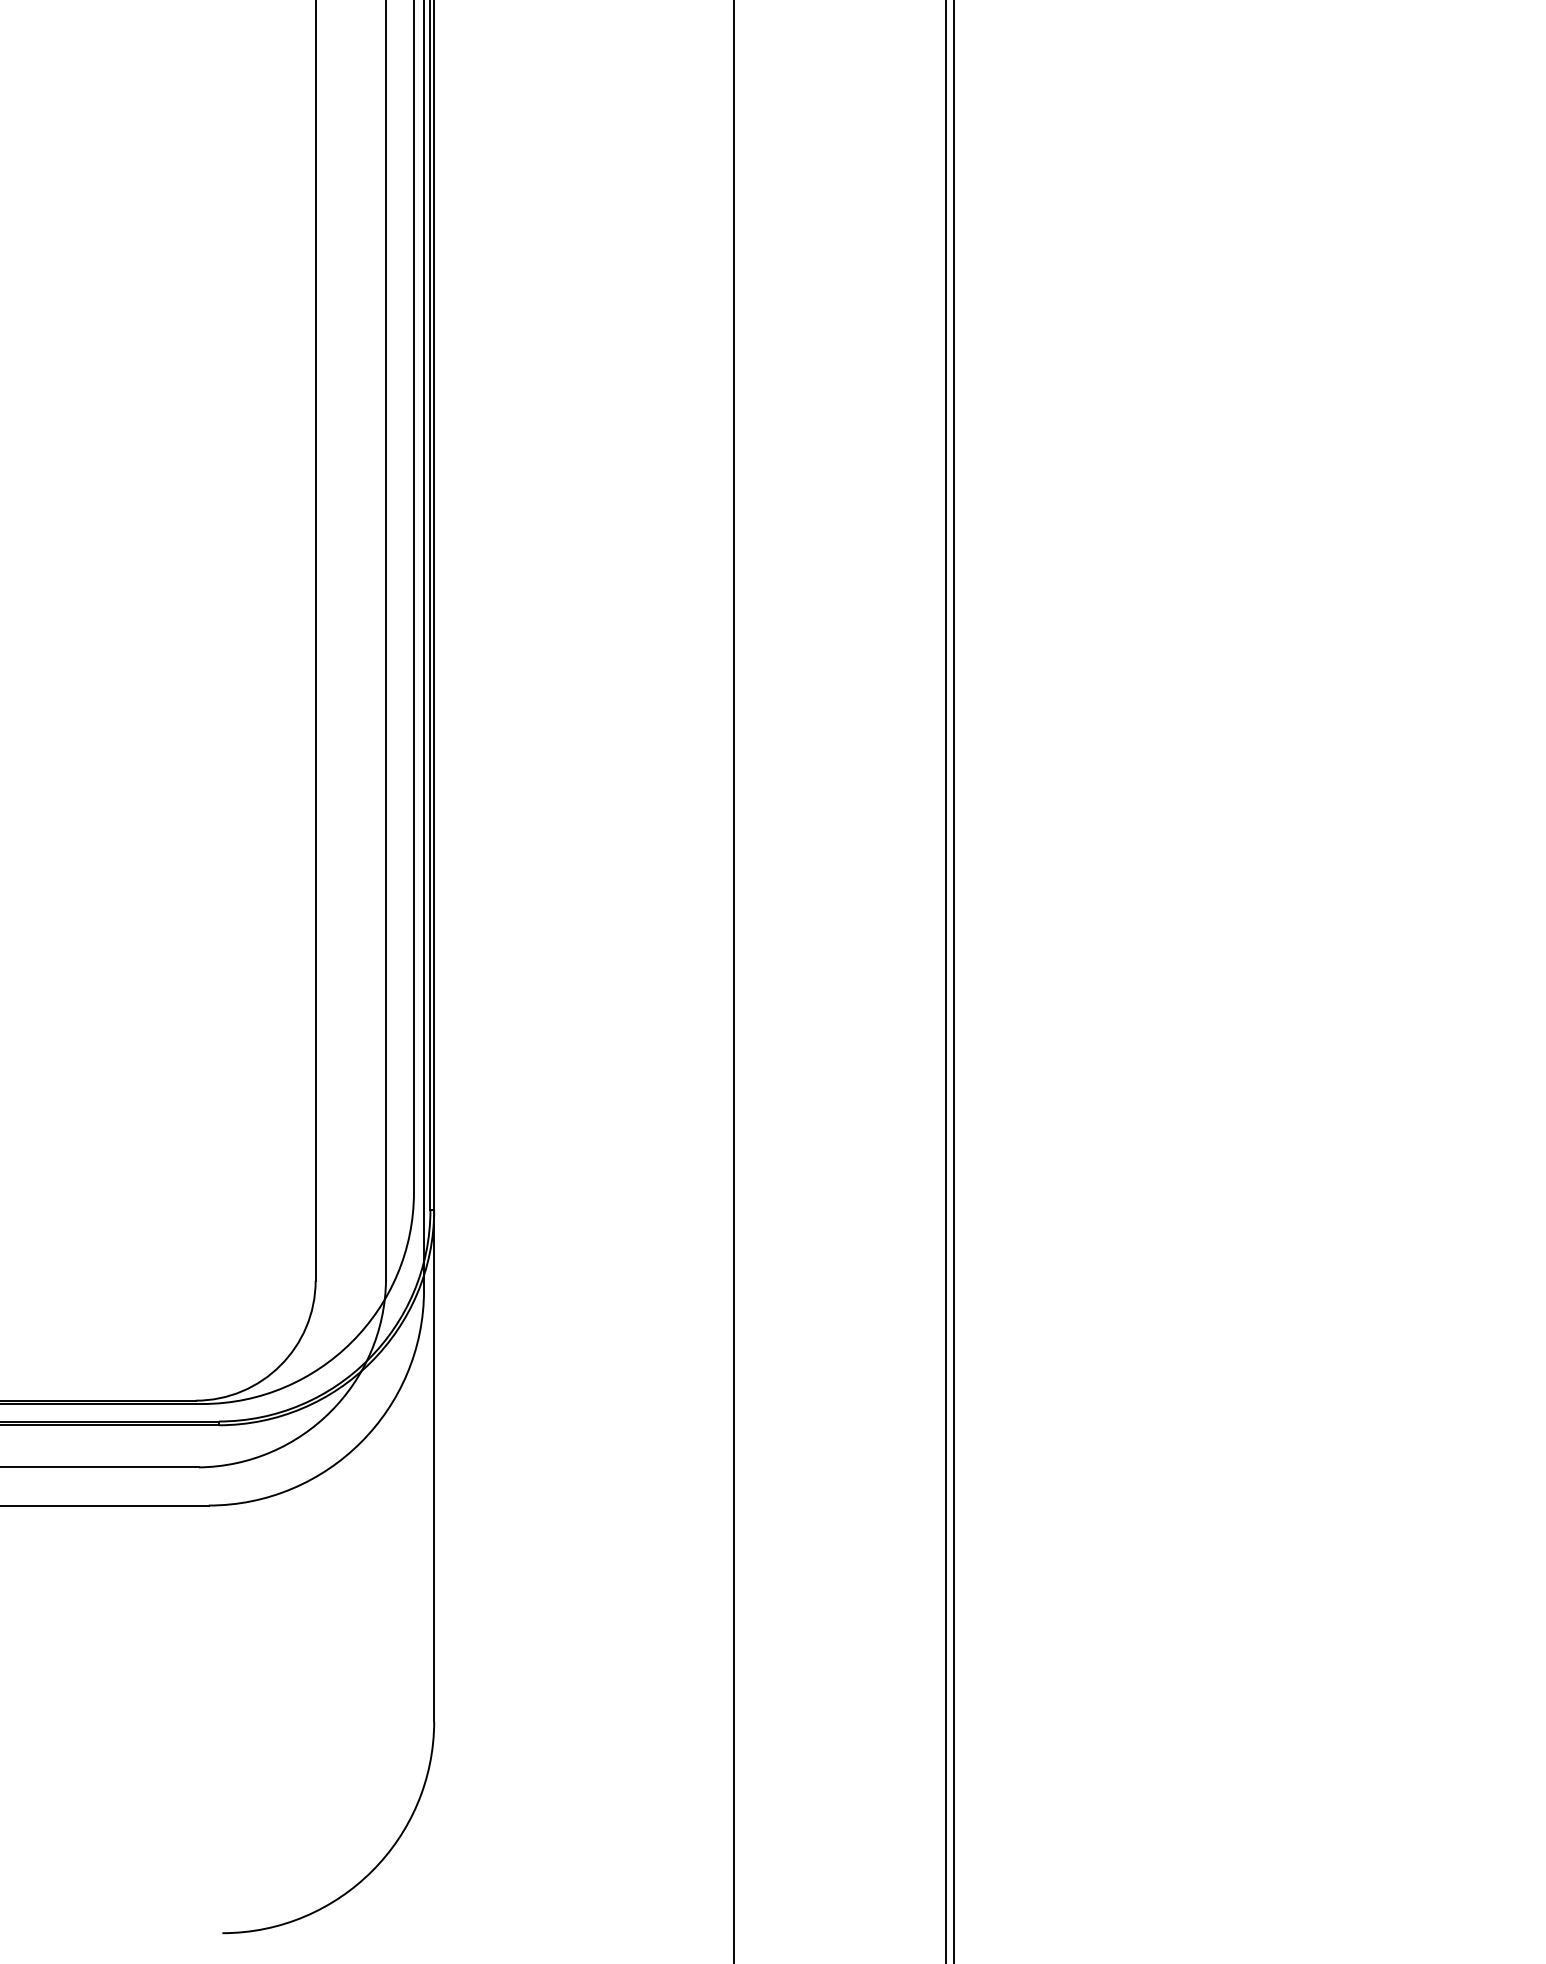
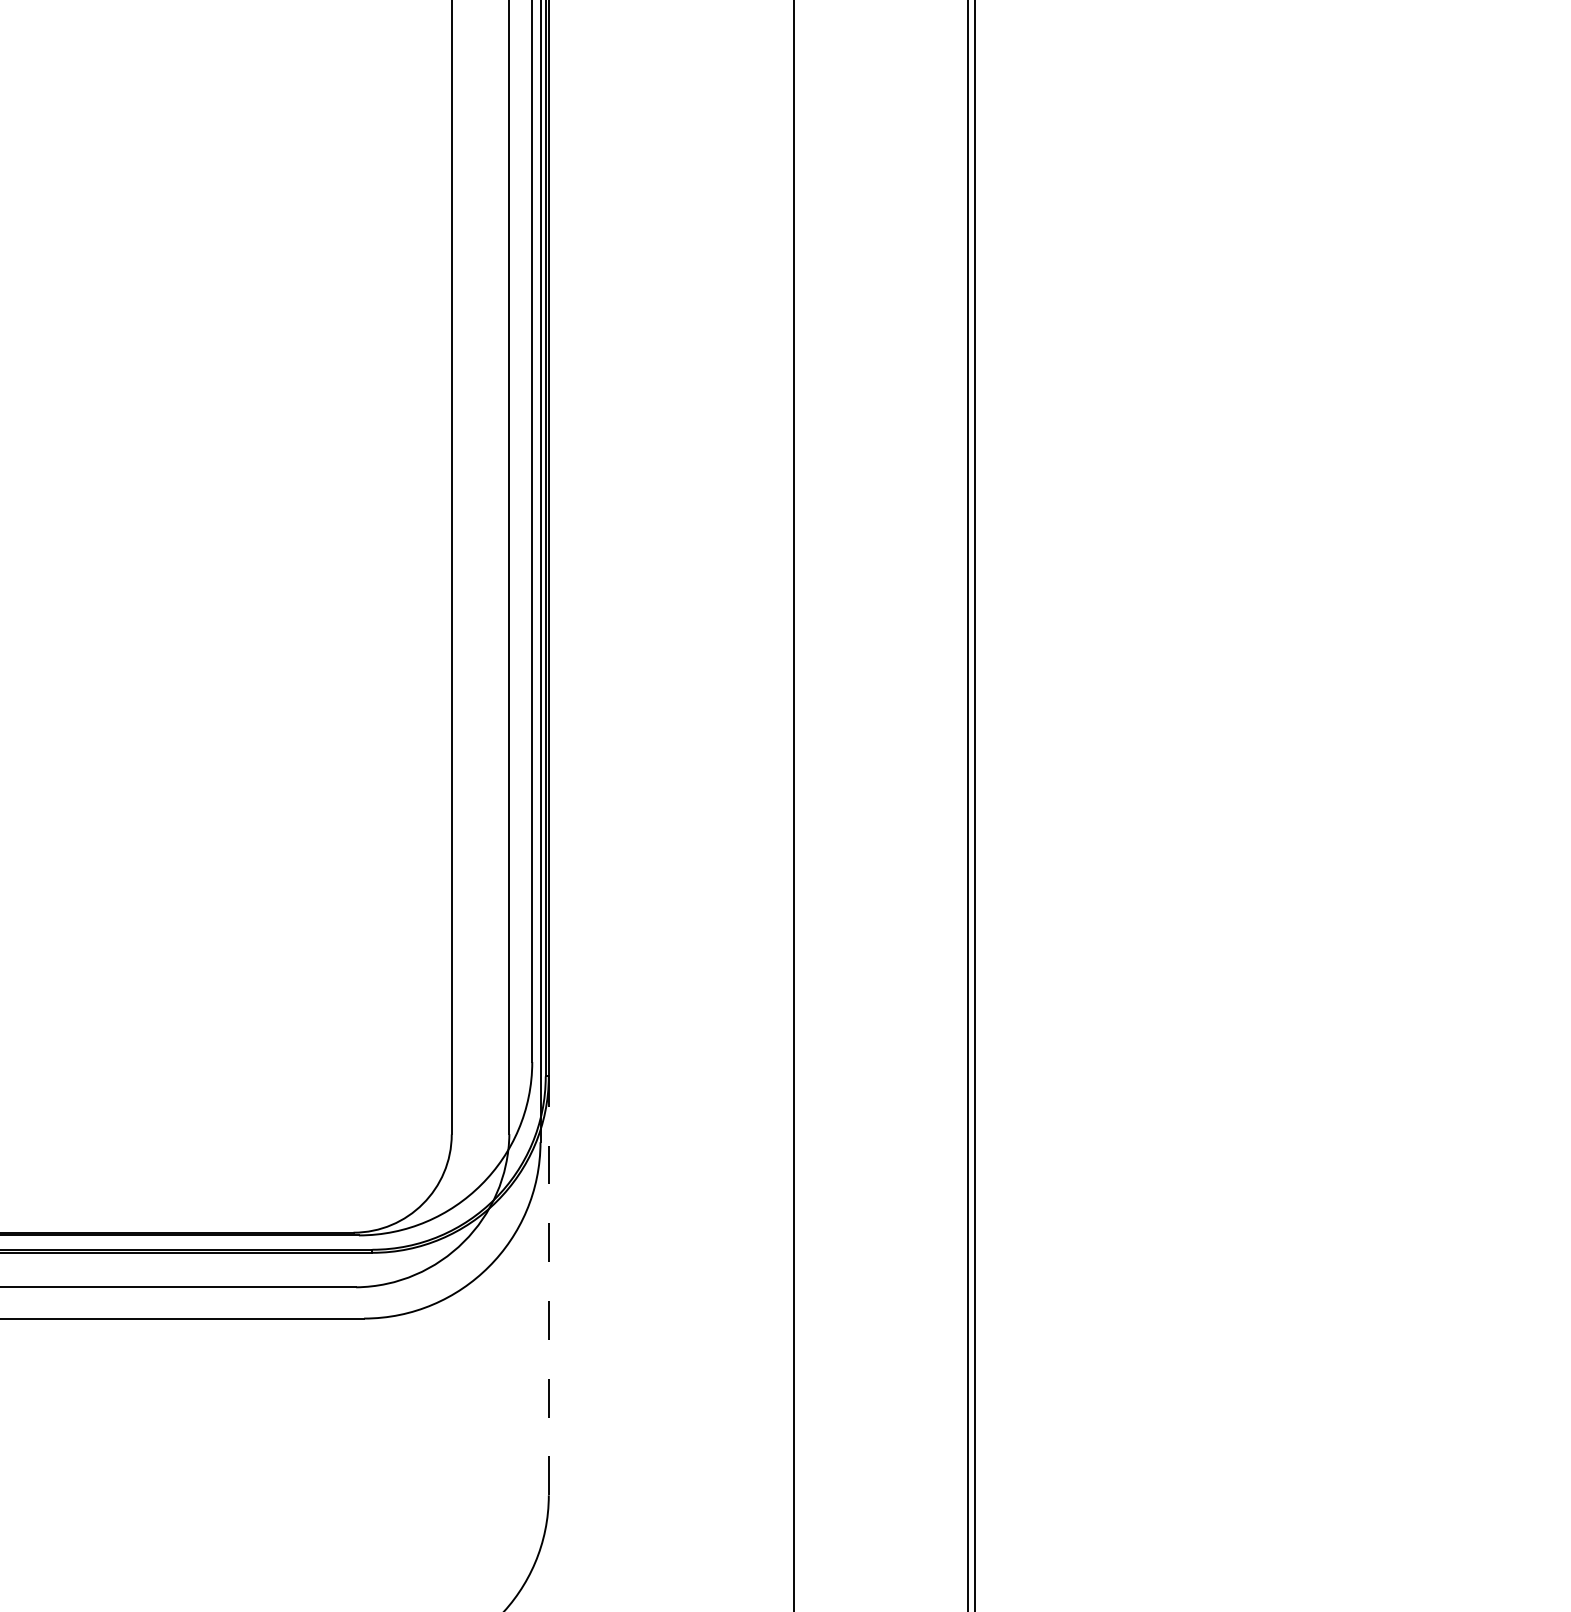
line: (433, 1465) -> (548, 1285), solid -> dashed

